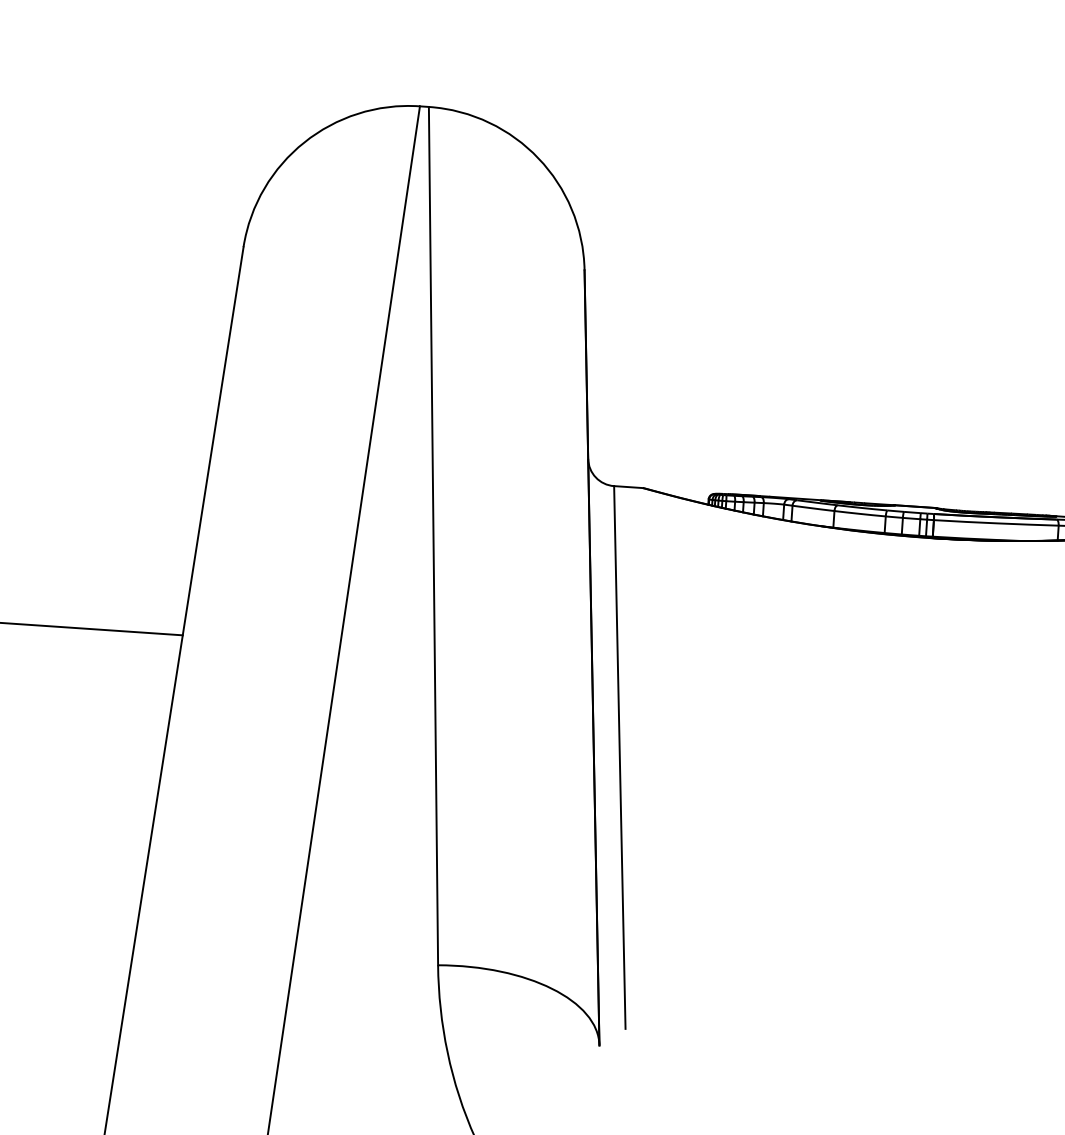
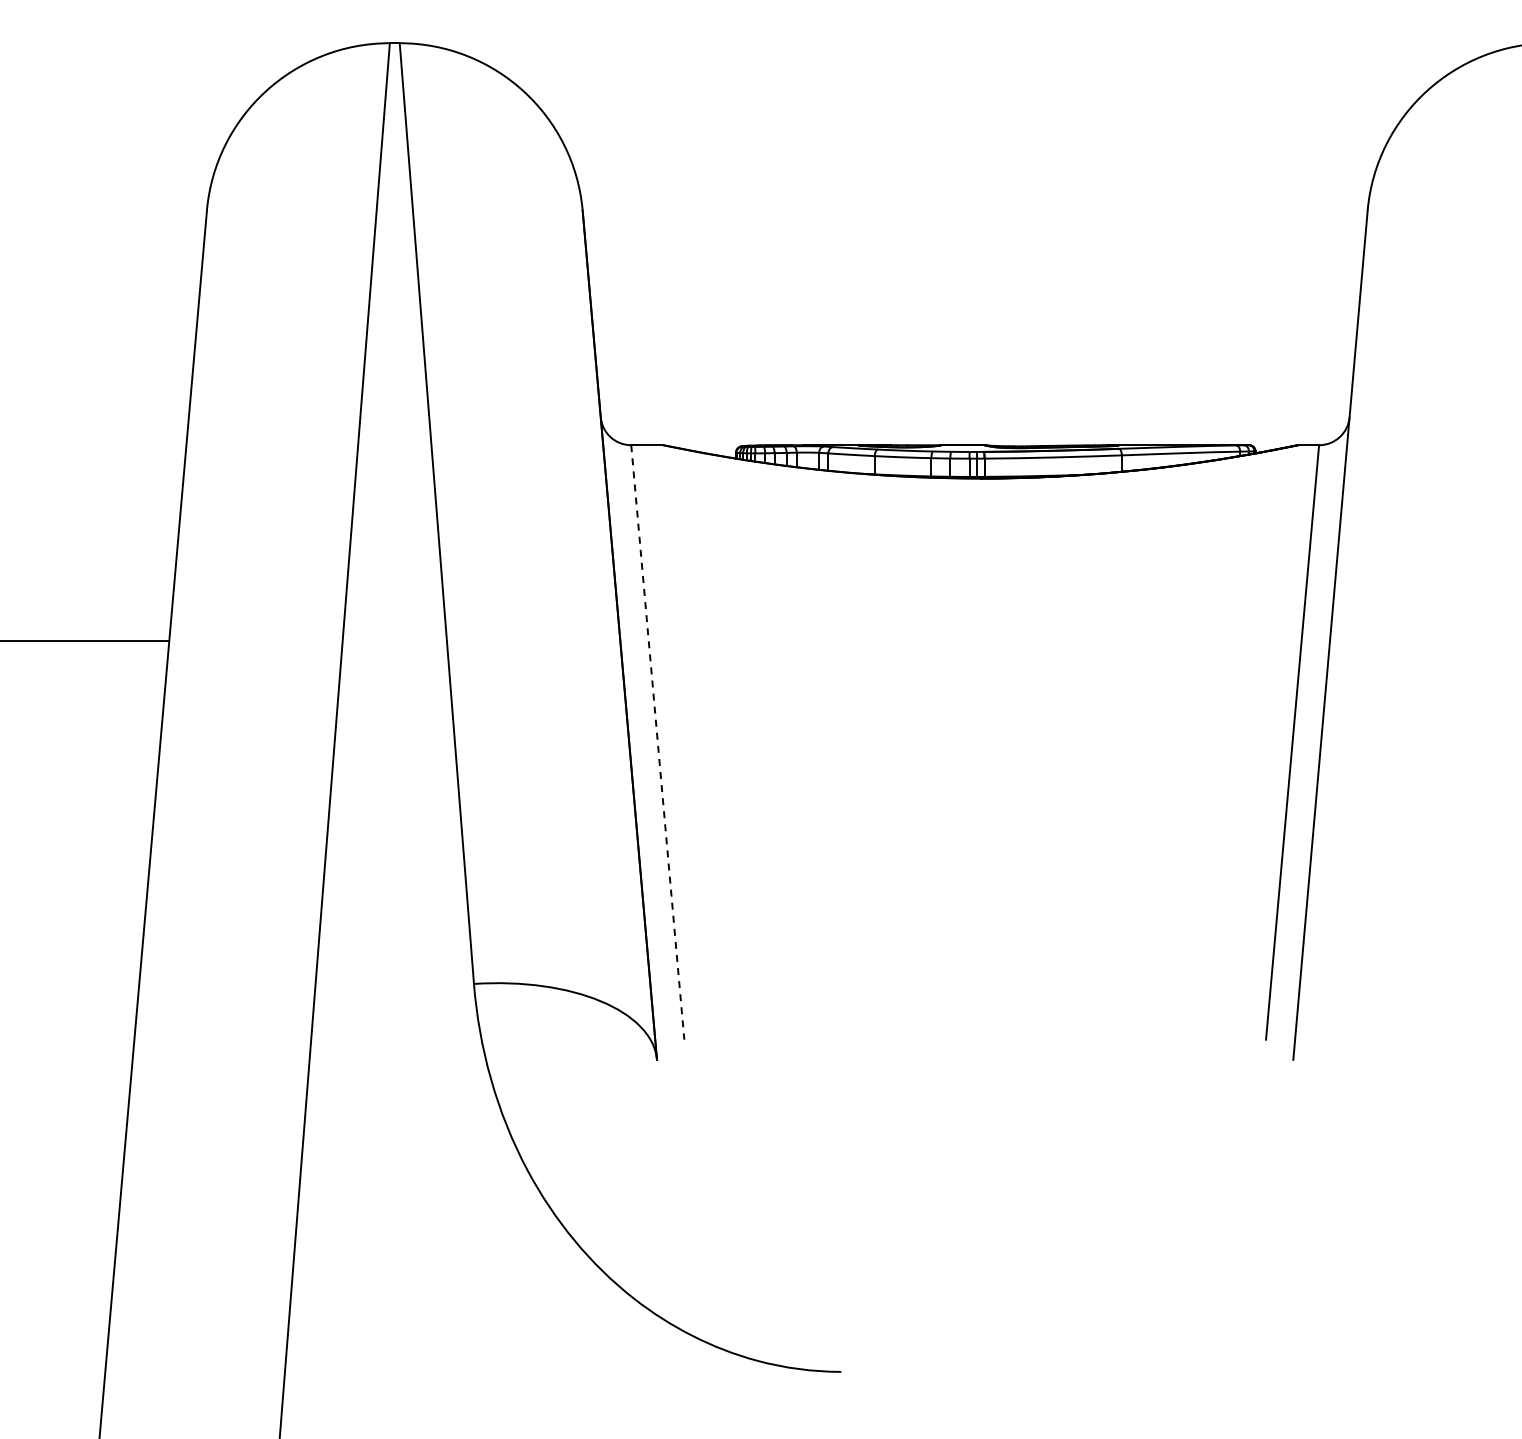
line: (619, 757) -> (657, 742), solid -> dashed

